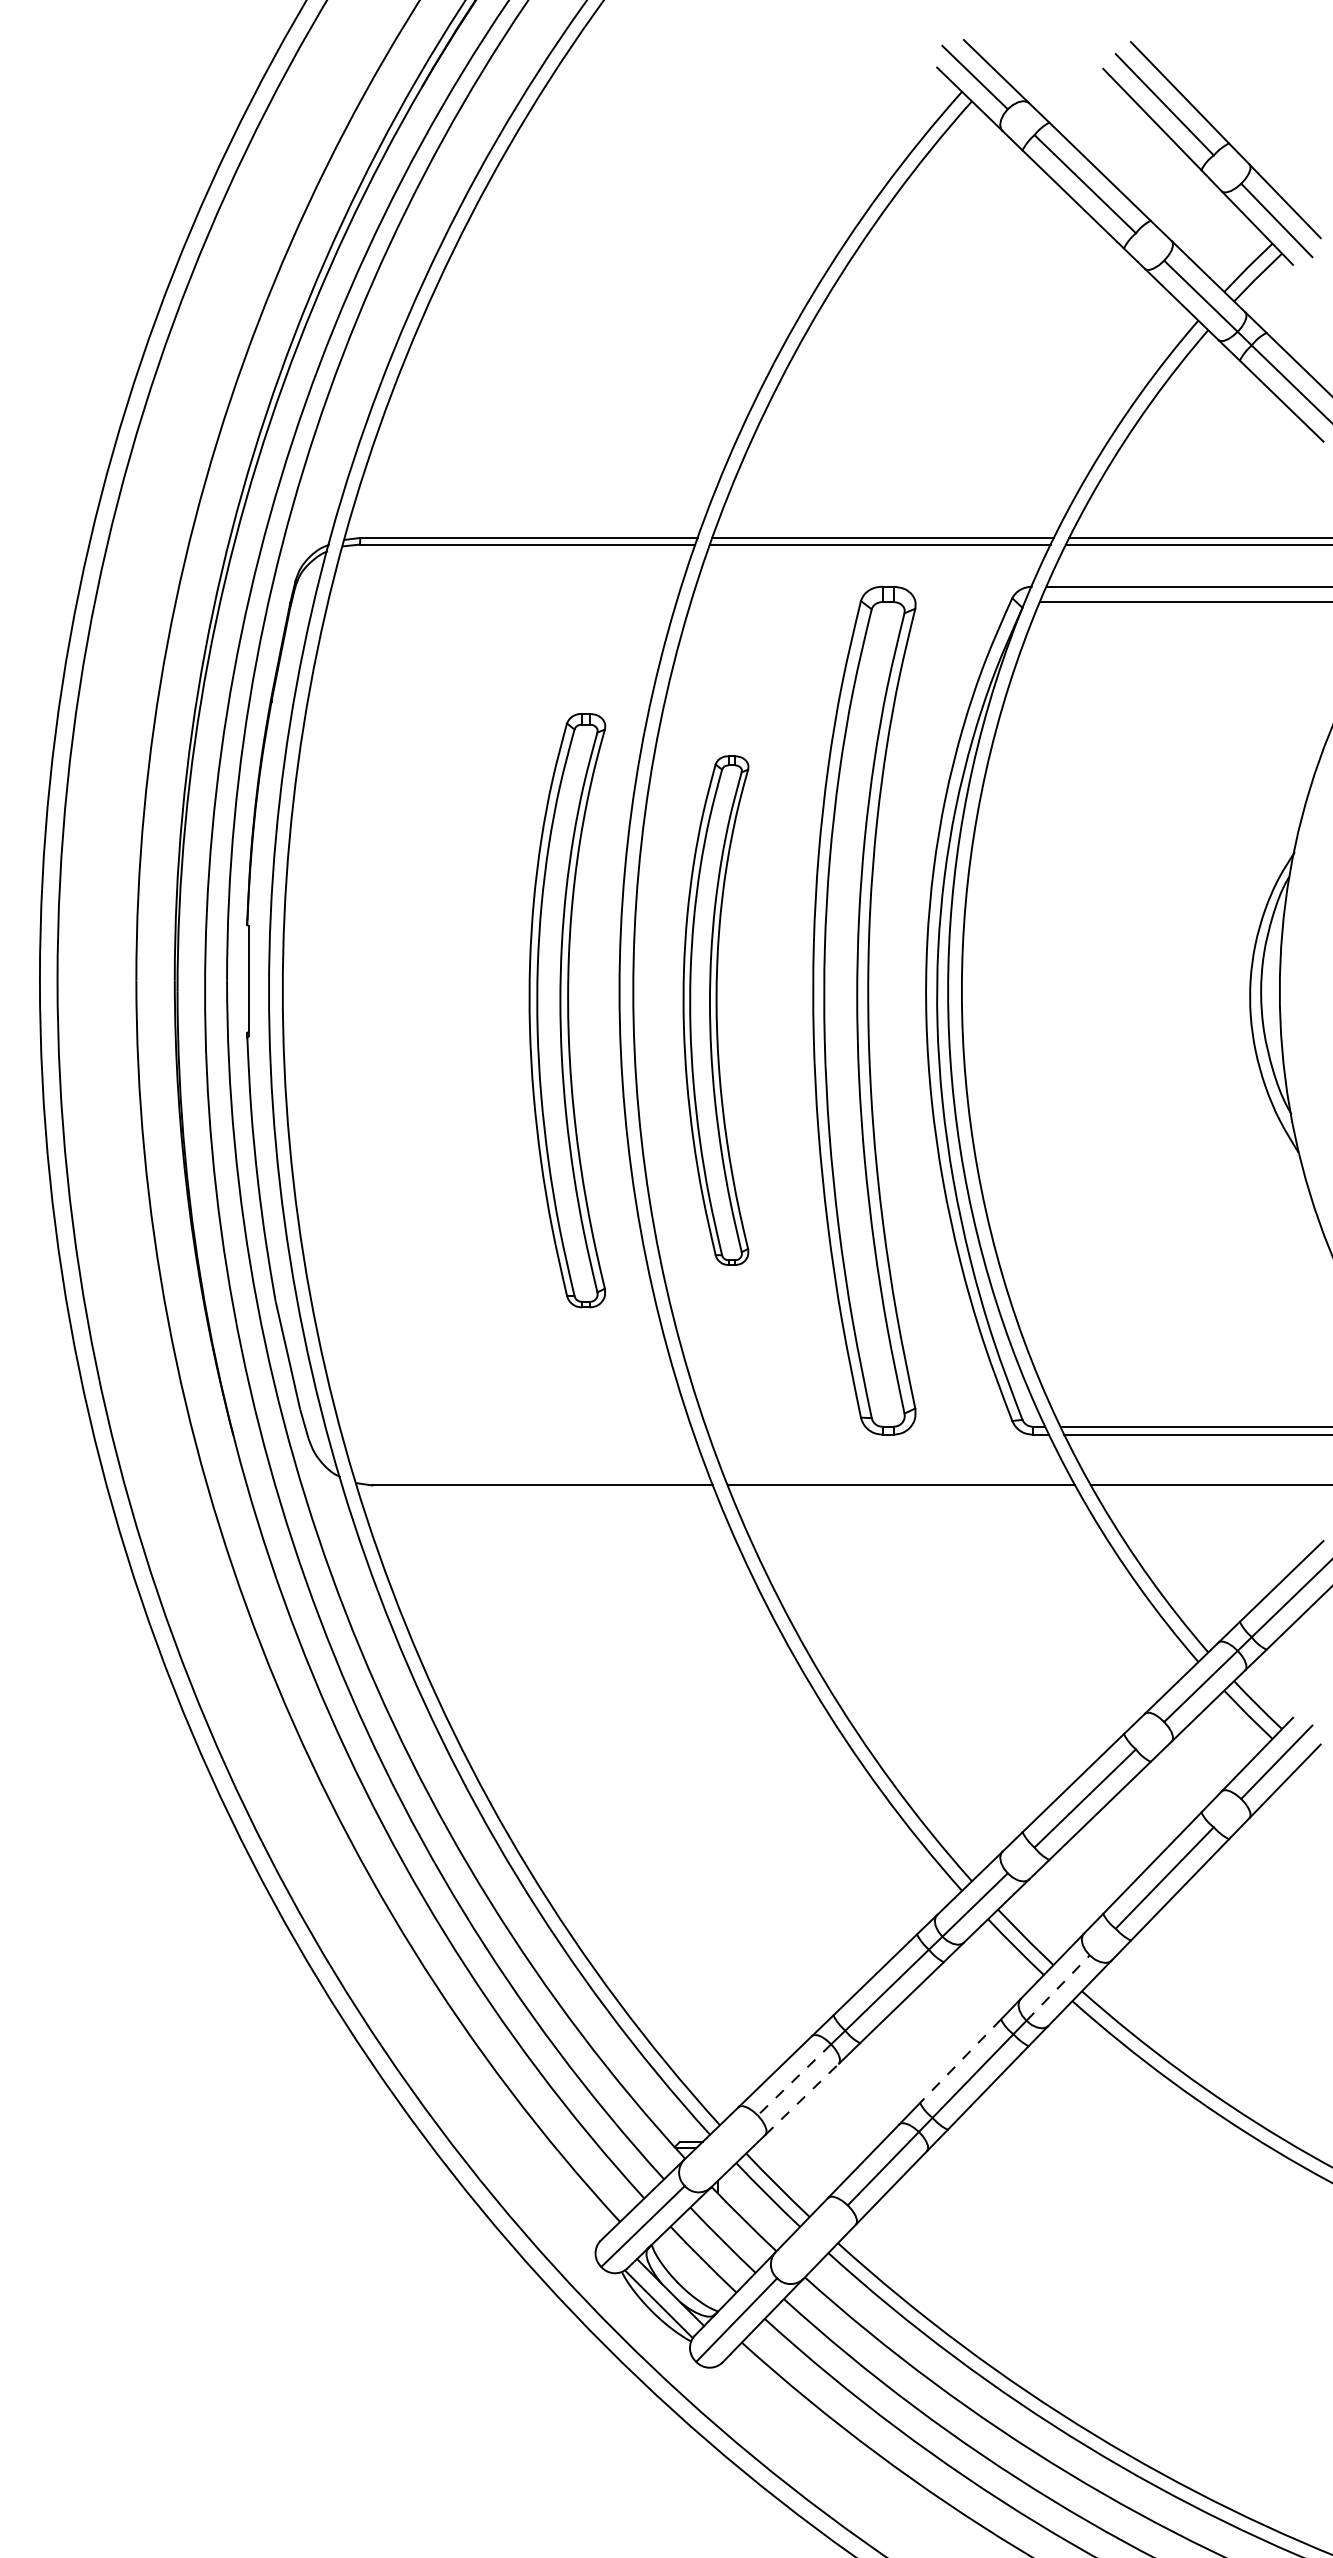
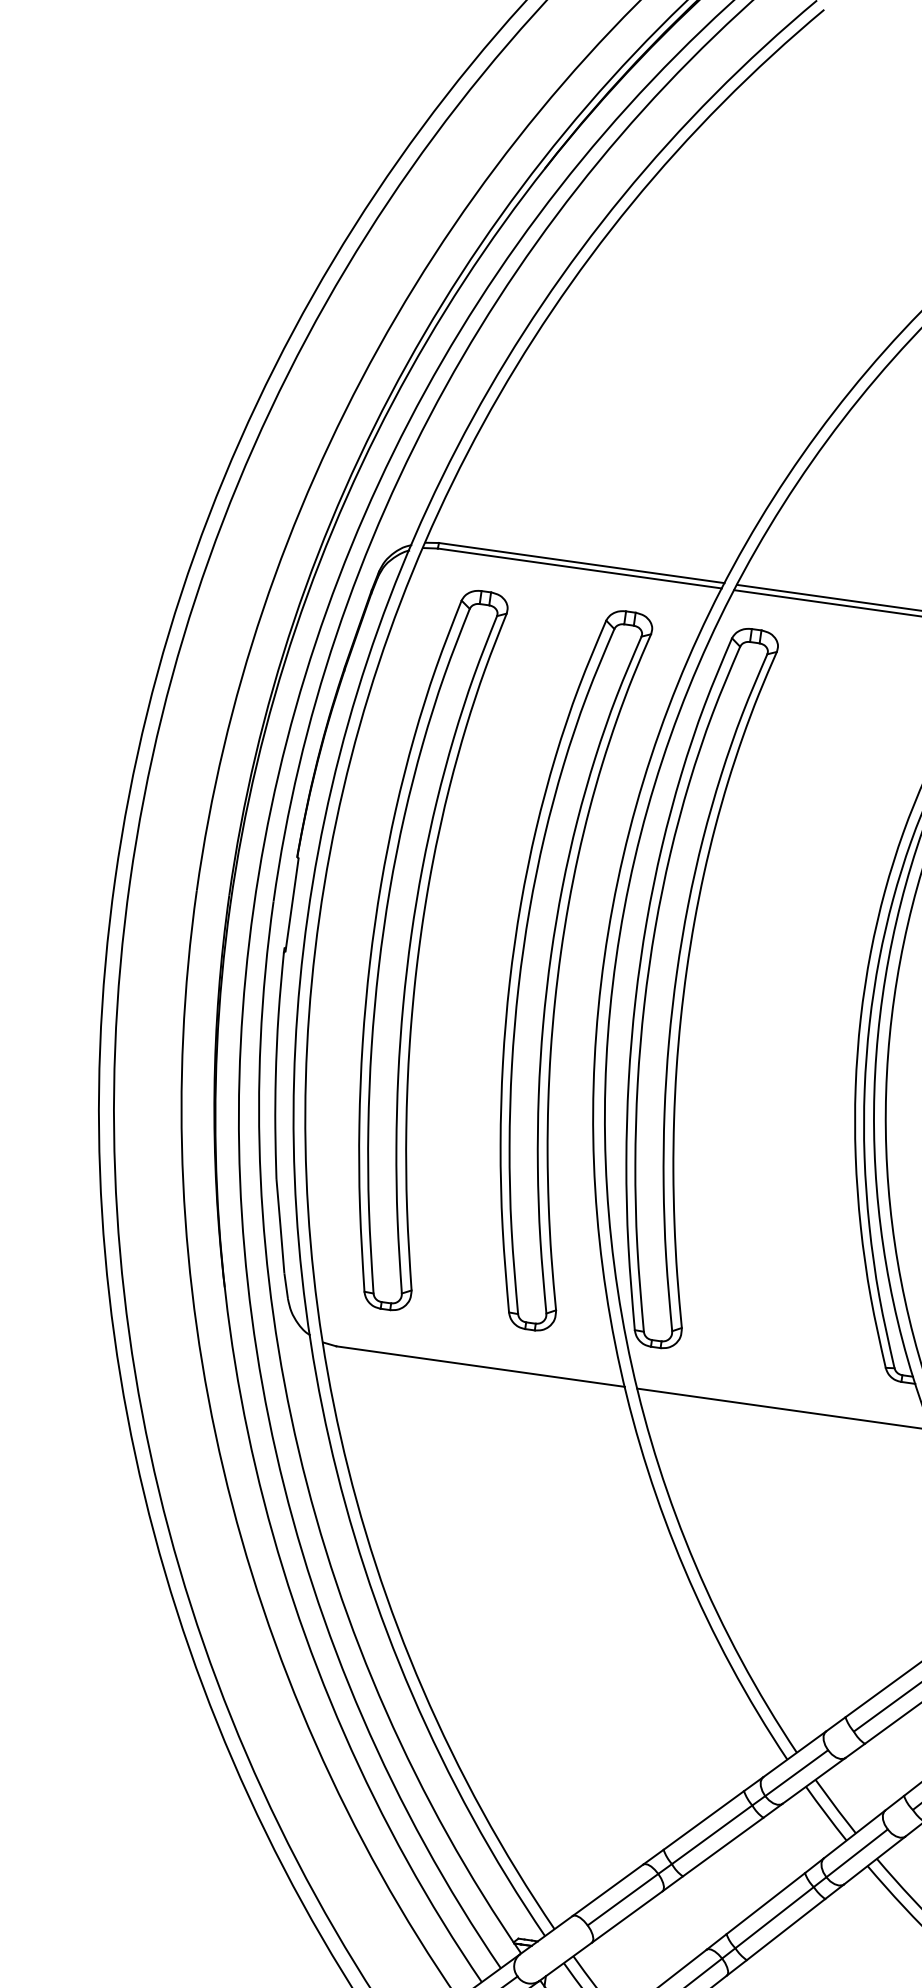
part: (567, 1010) -> (558, 967), size x1.43
part: (715, 1010) -> (683, 985), size x1.67
part: (864, 1010) -> (415, 947), moved
line: (1058, 1988) -> (857, 1853), dashed -> solid
line: (960, 2061) -> (765, 1903), dashed -> solid
line: (794, 2080) -> (622, 1900), dashed -> solid
line: (802, 2098) -> (627, 1916), dashed -> solid

